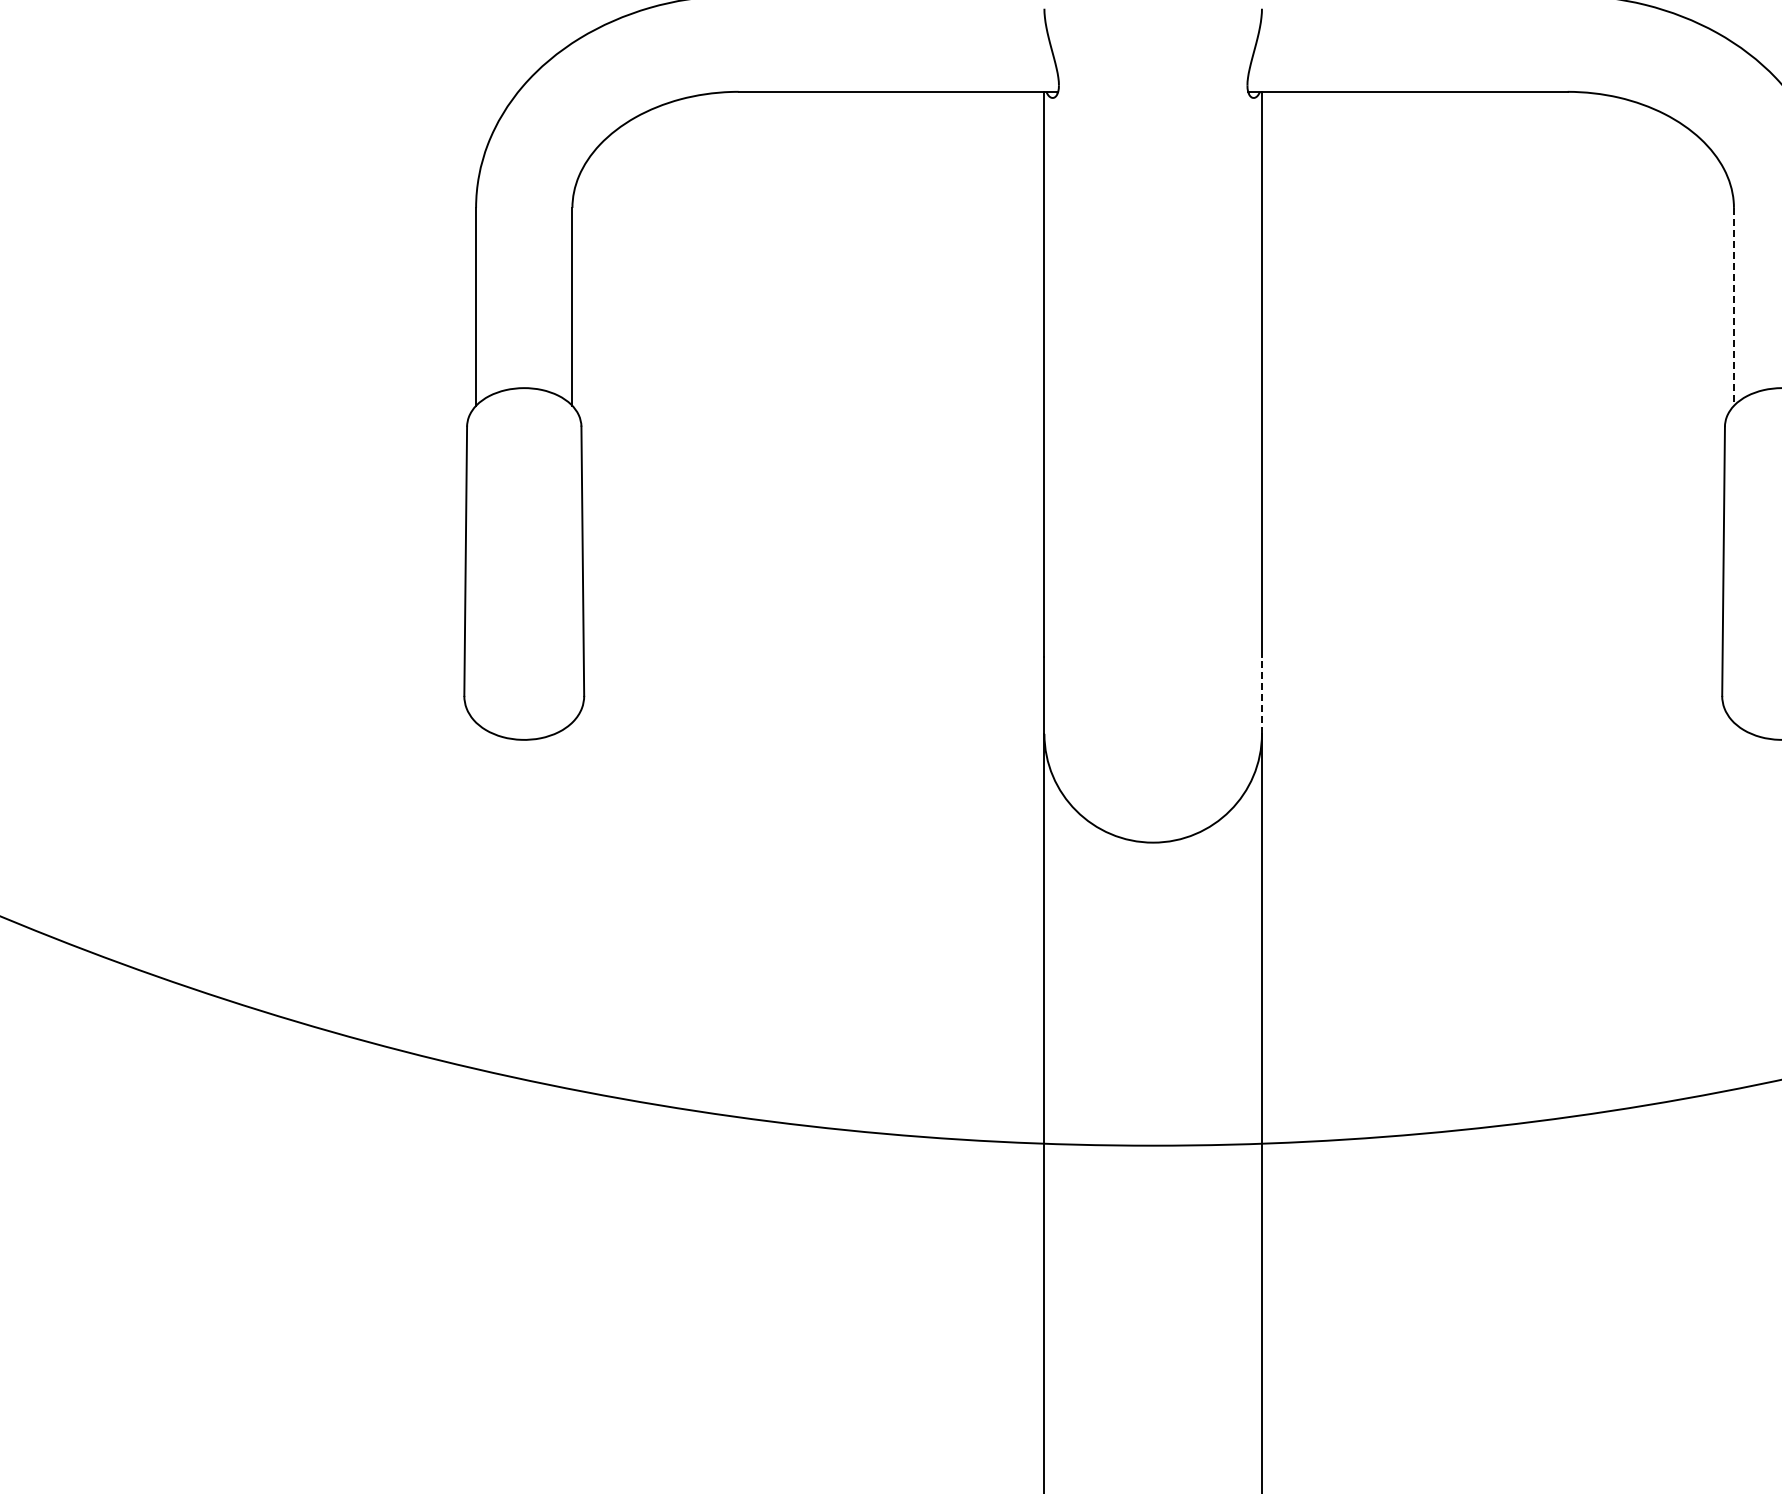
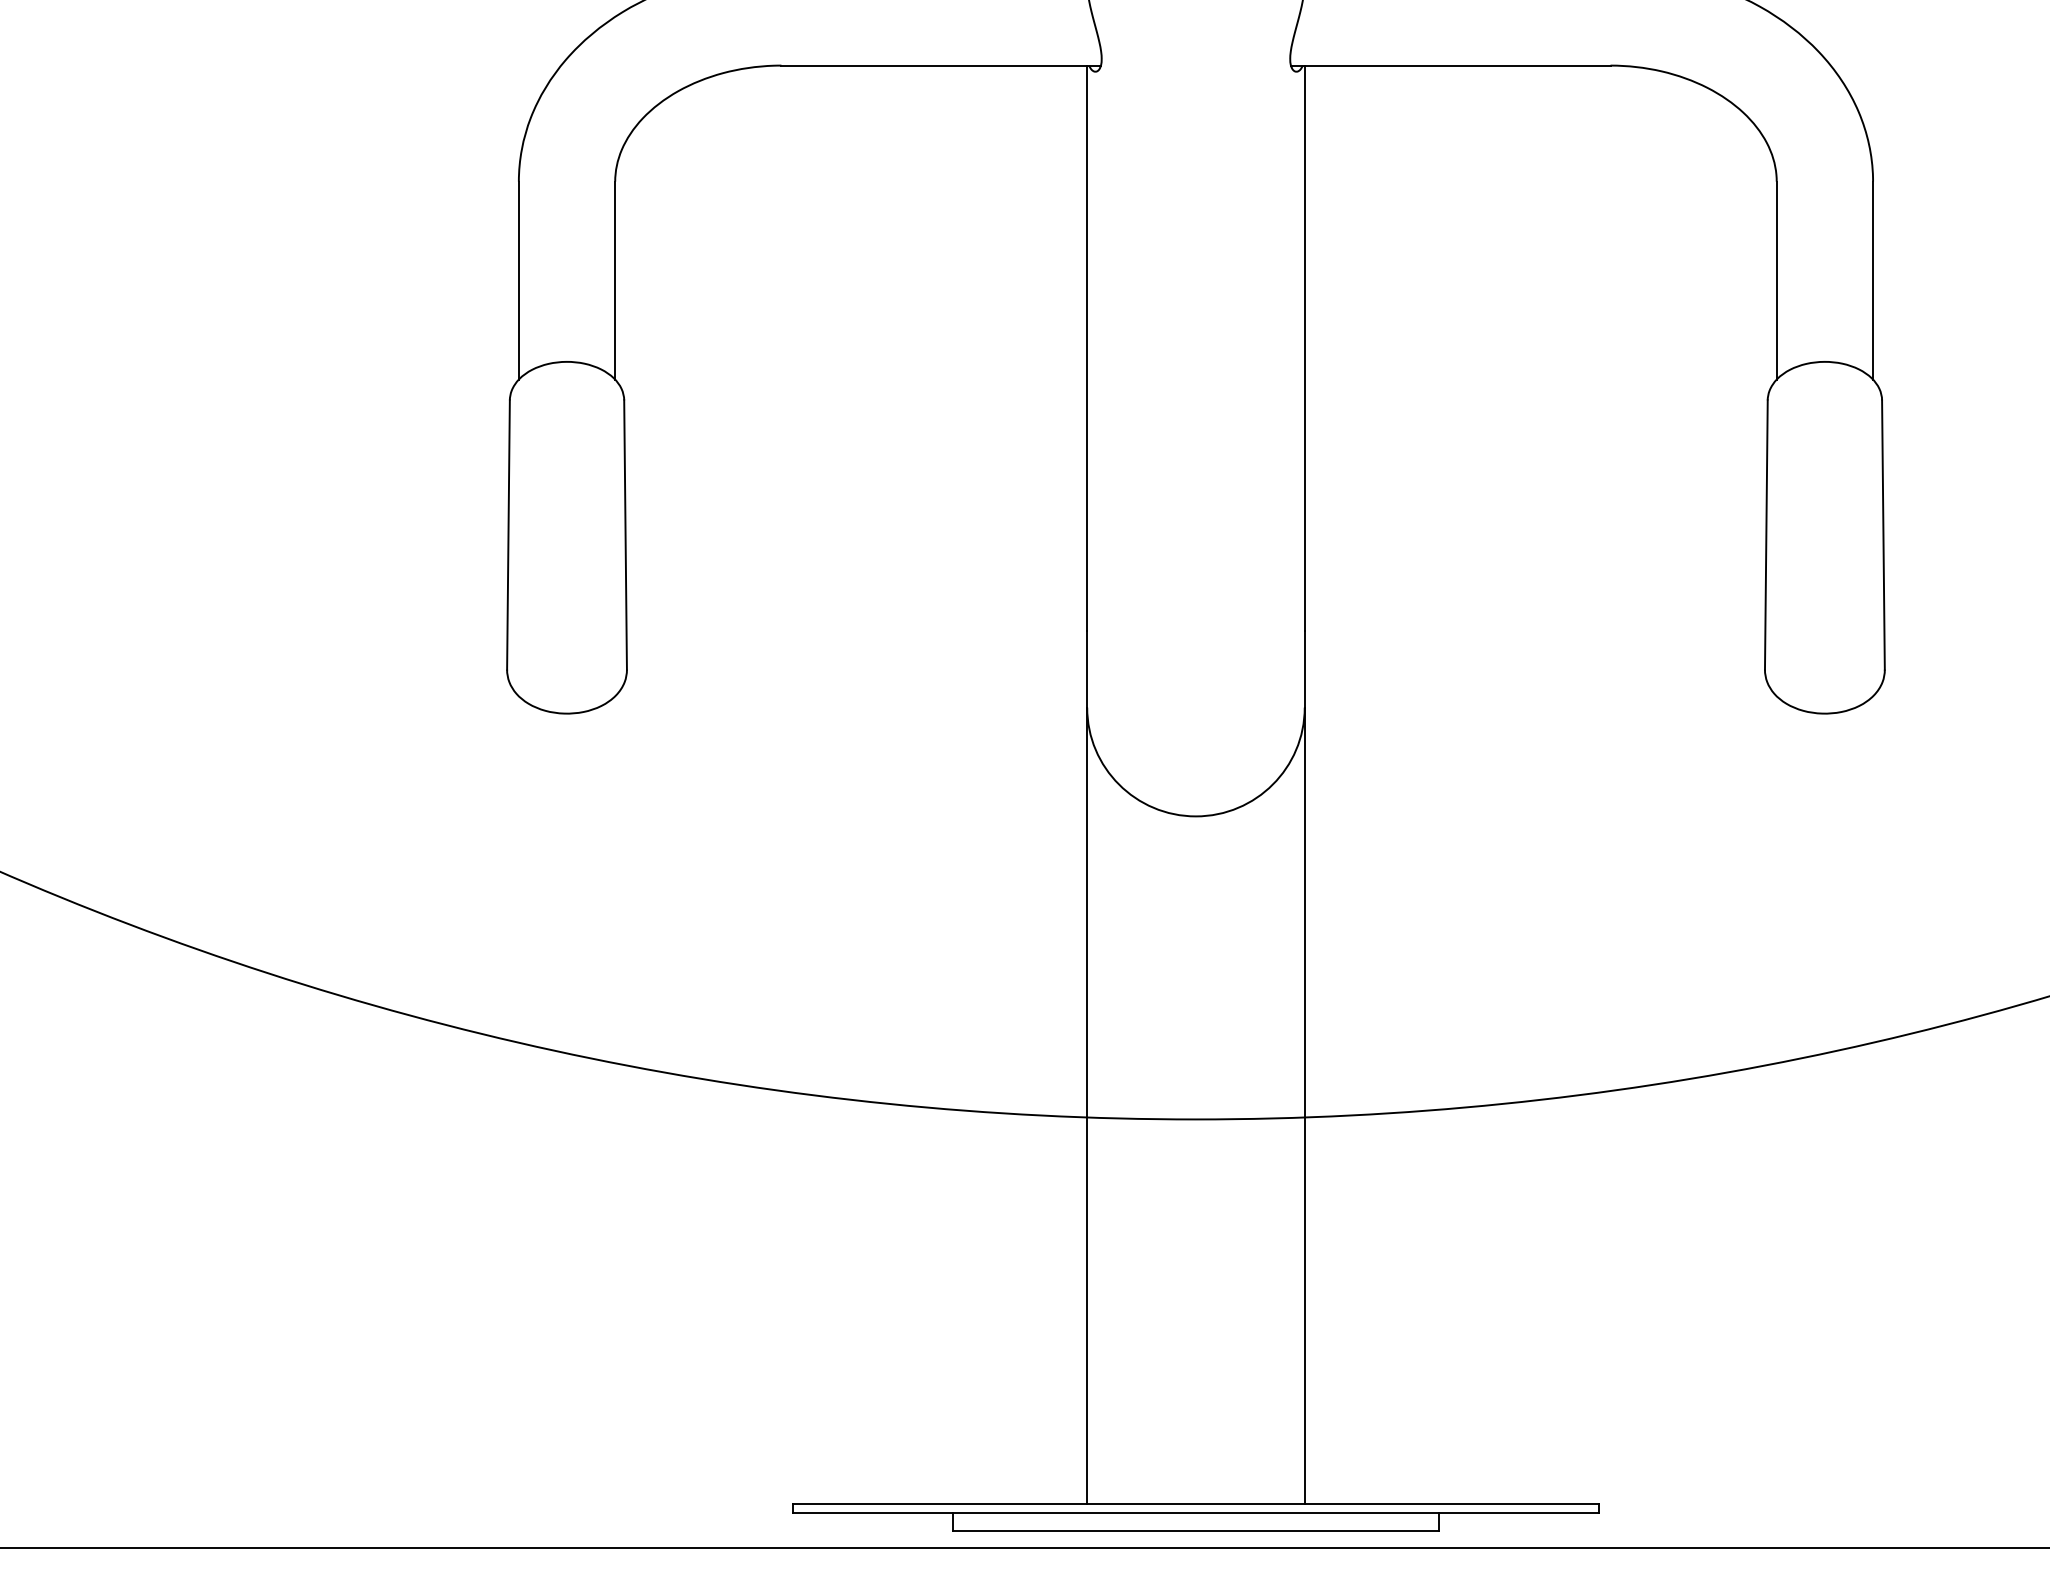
line: (1733, 306) -> (1776, 280), dashed -> solid
line: (1261, 694) -> (1304, 668), dashed -> solid

